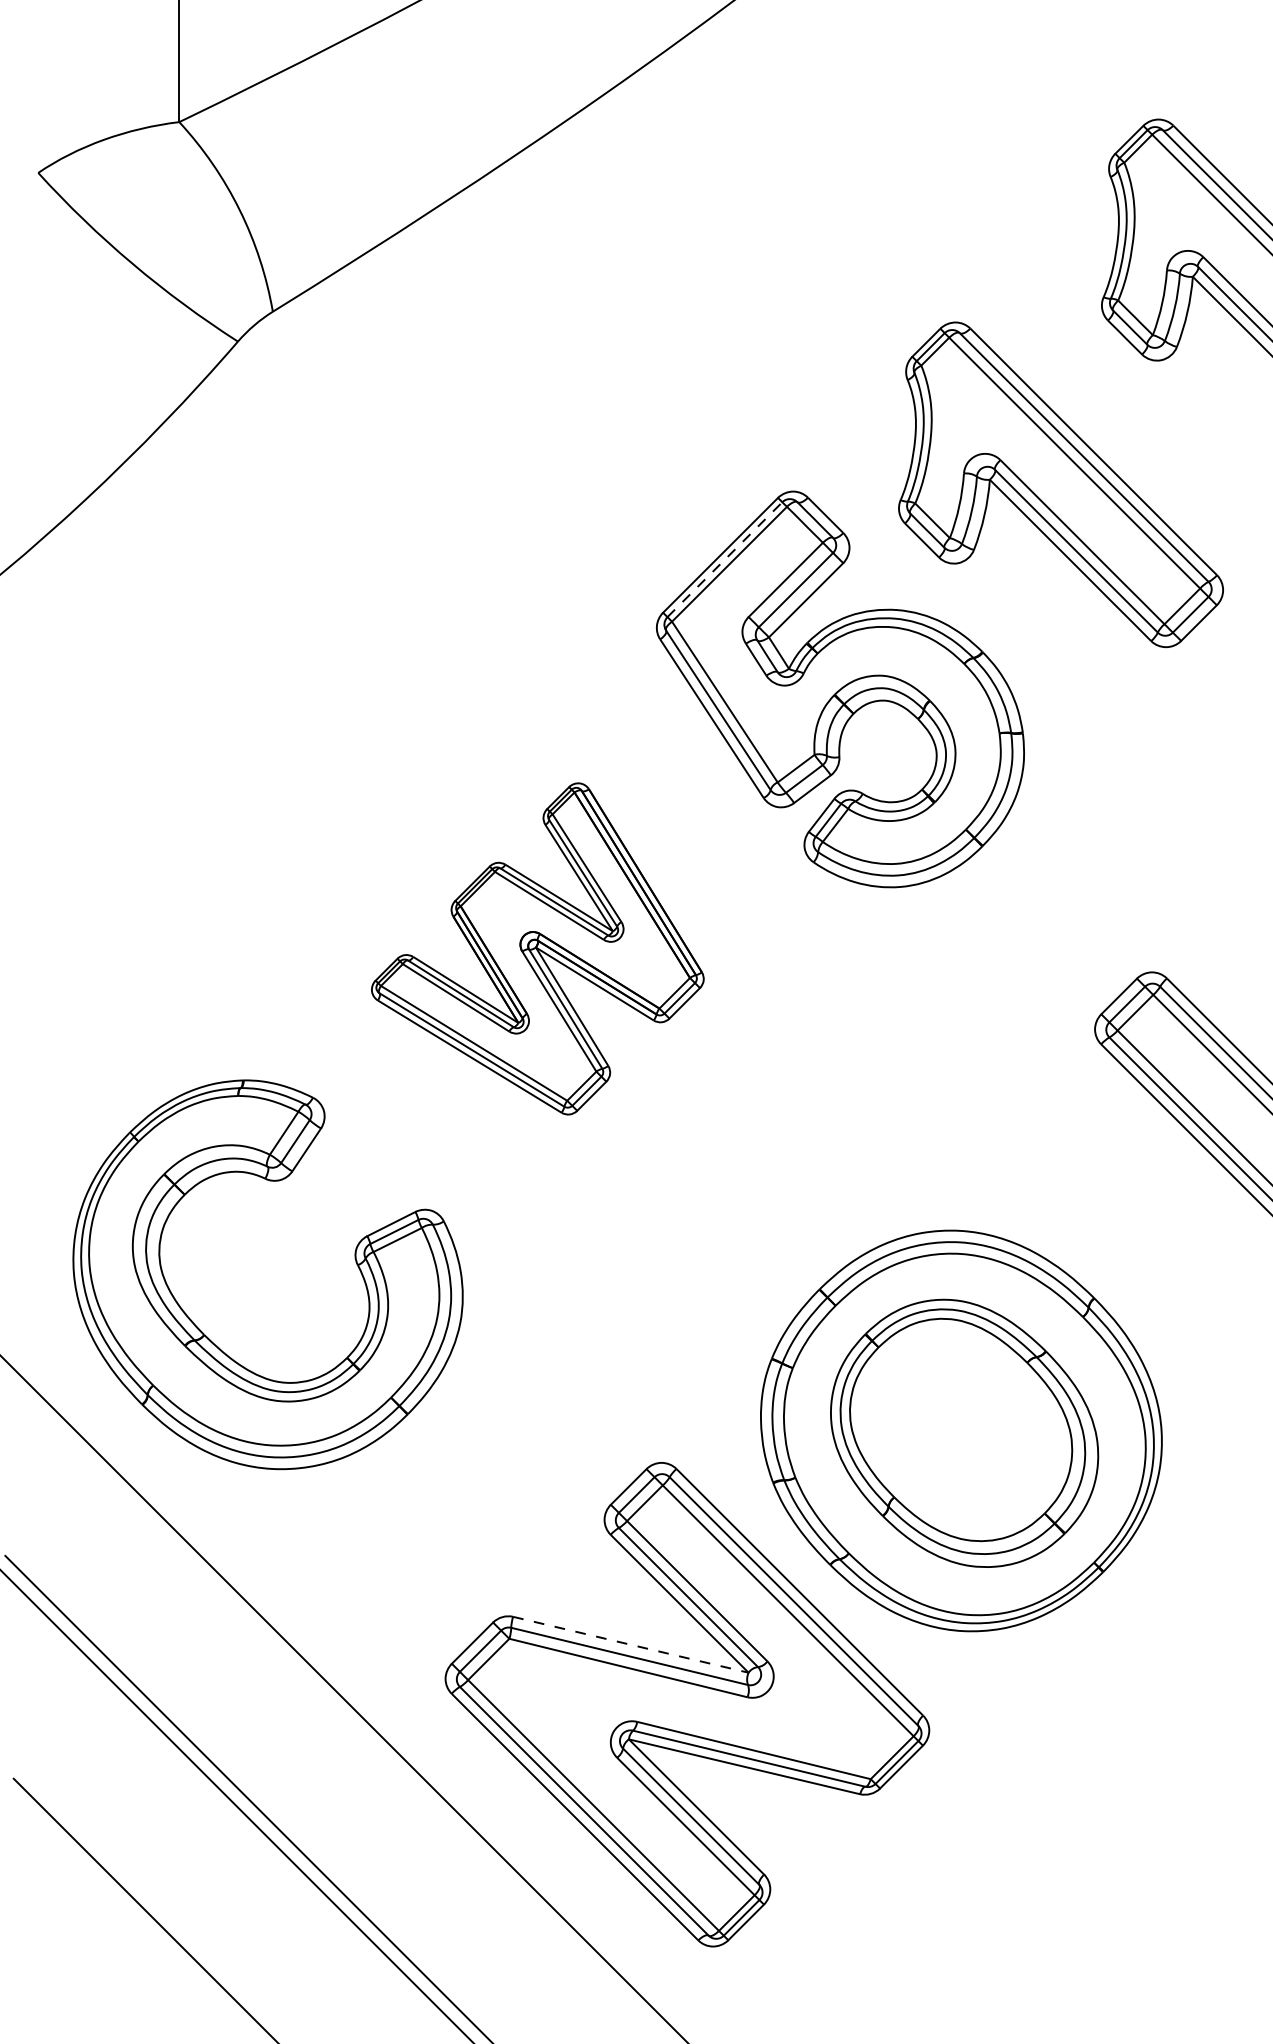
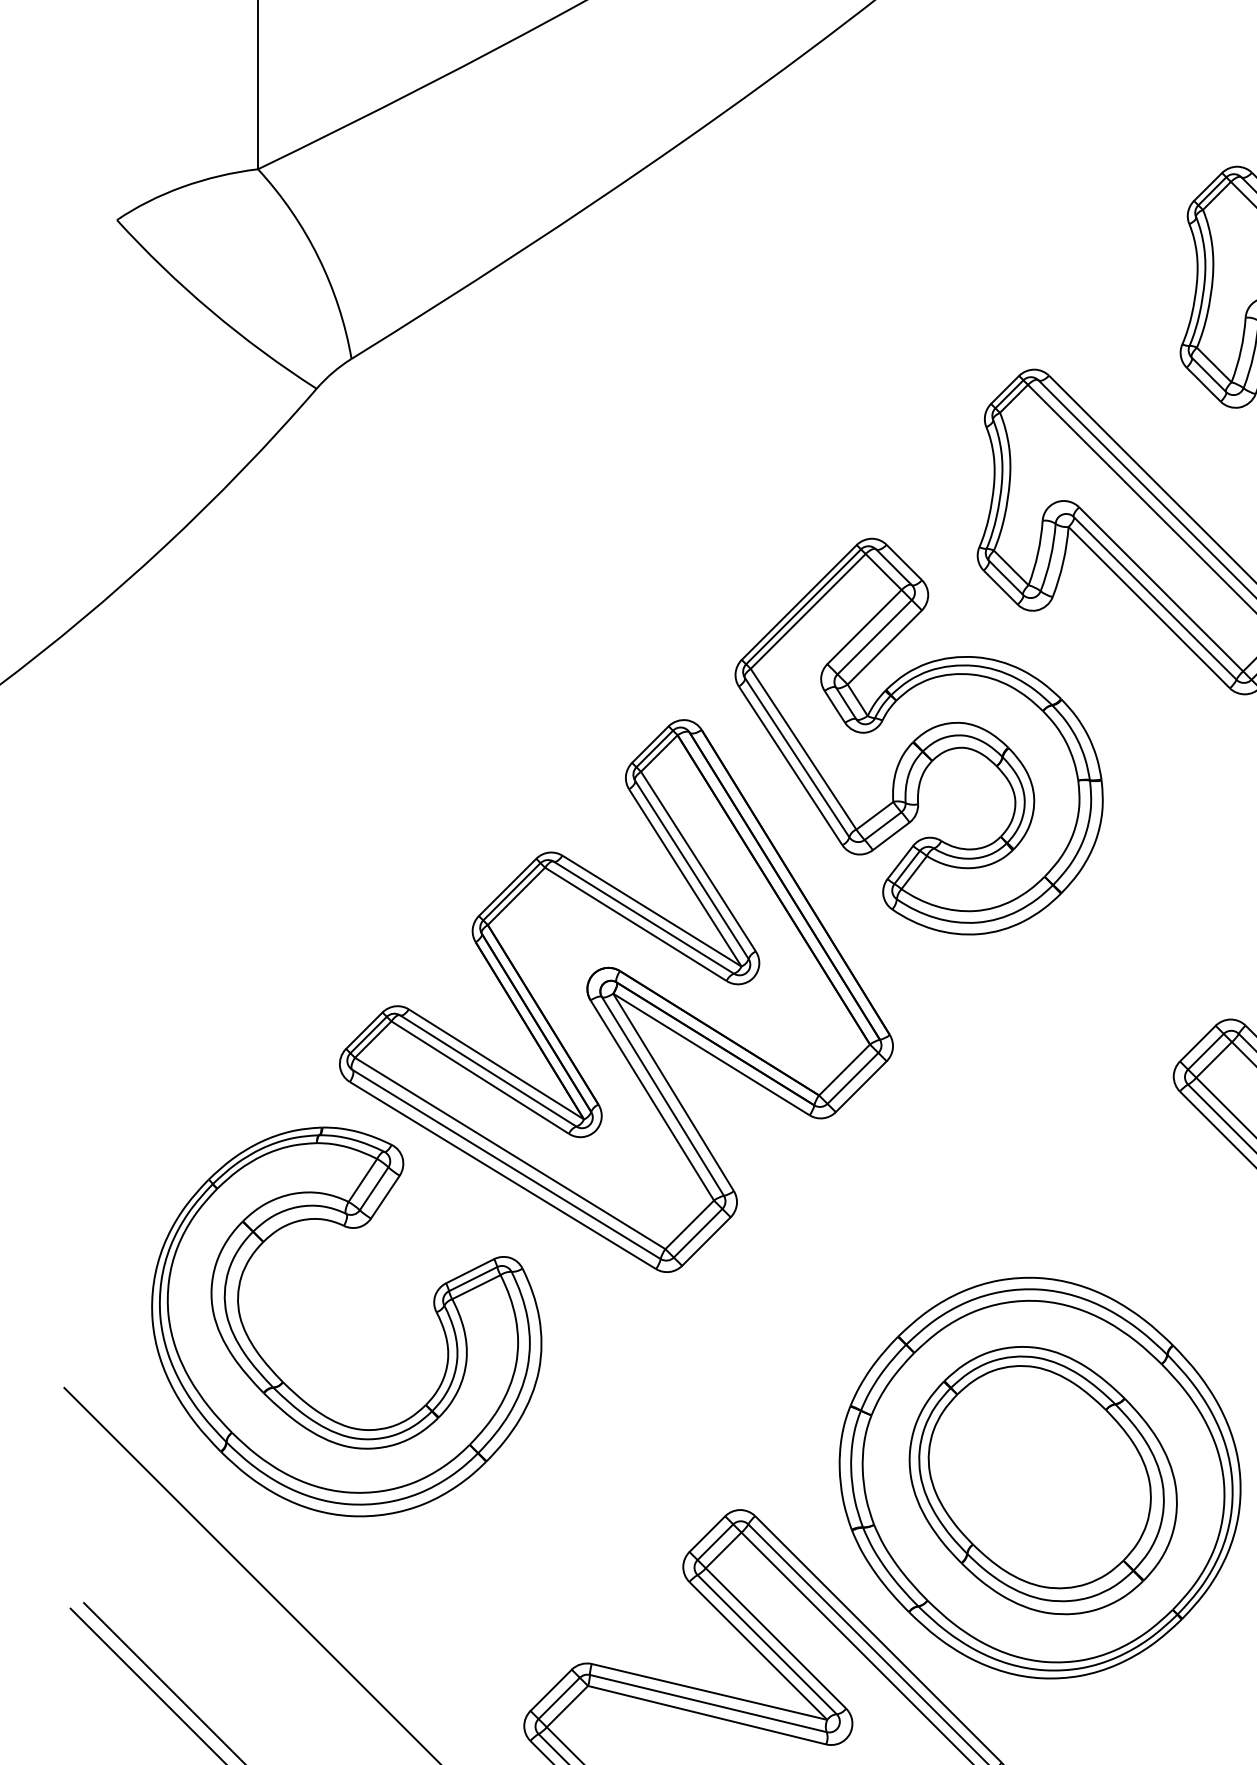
line: (725, 559) -> (804, 606), dashed -> solid
part: (537, 948) -> (616, 995), size x1.67
line: (631, 1644) -> (710, 1691), dashed -> solid

